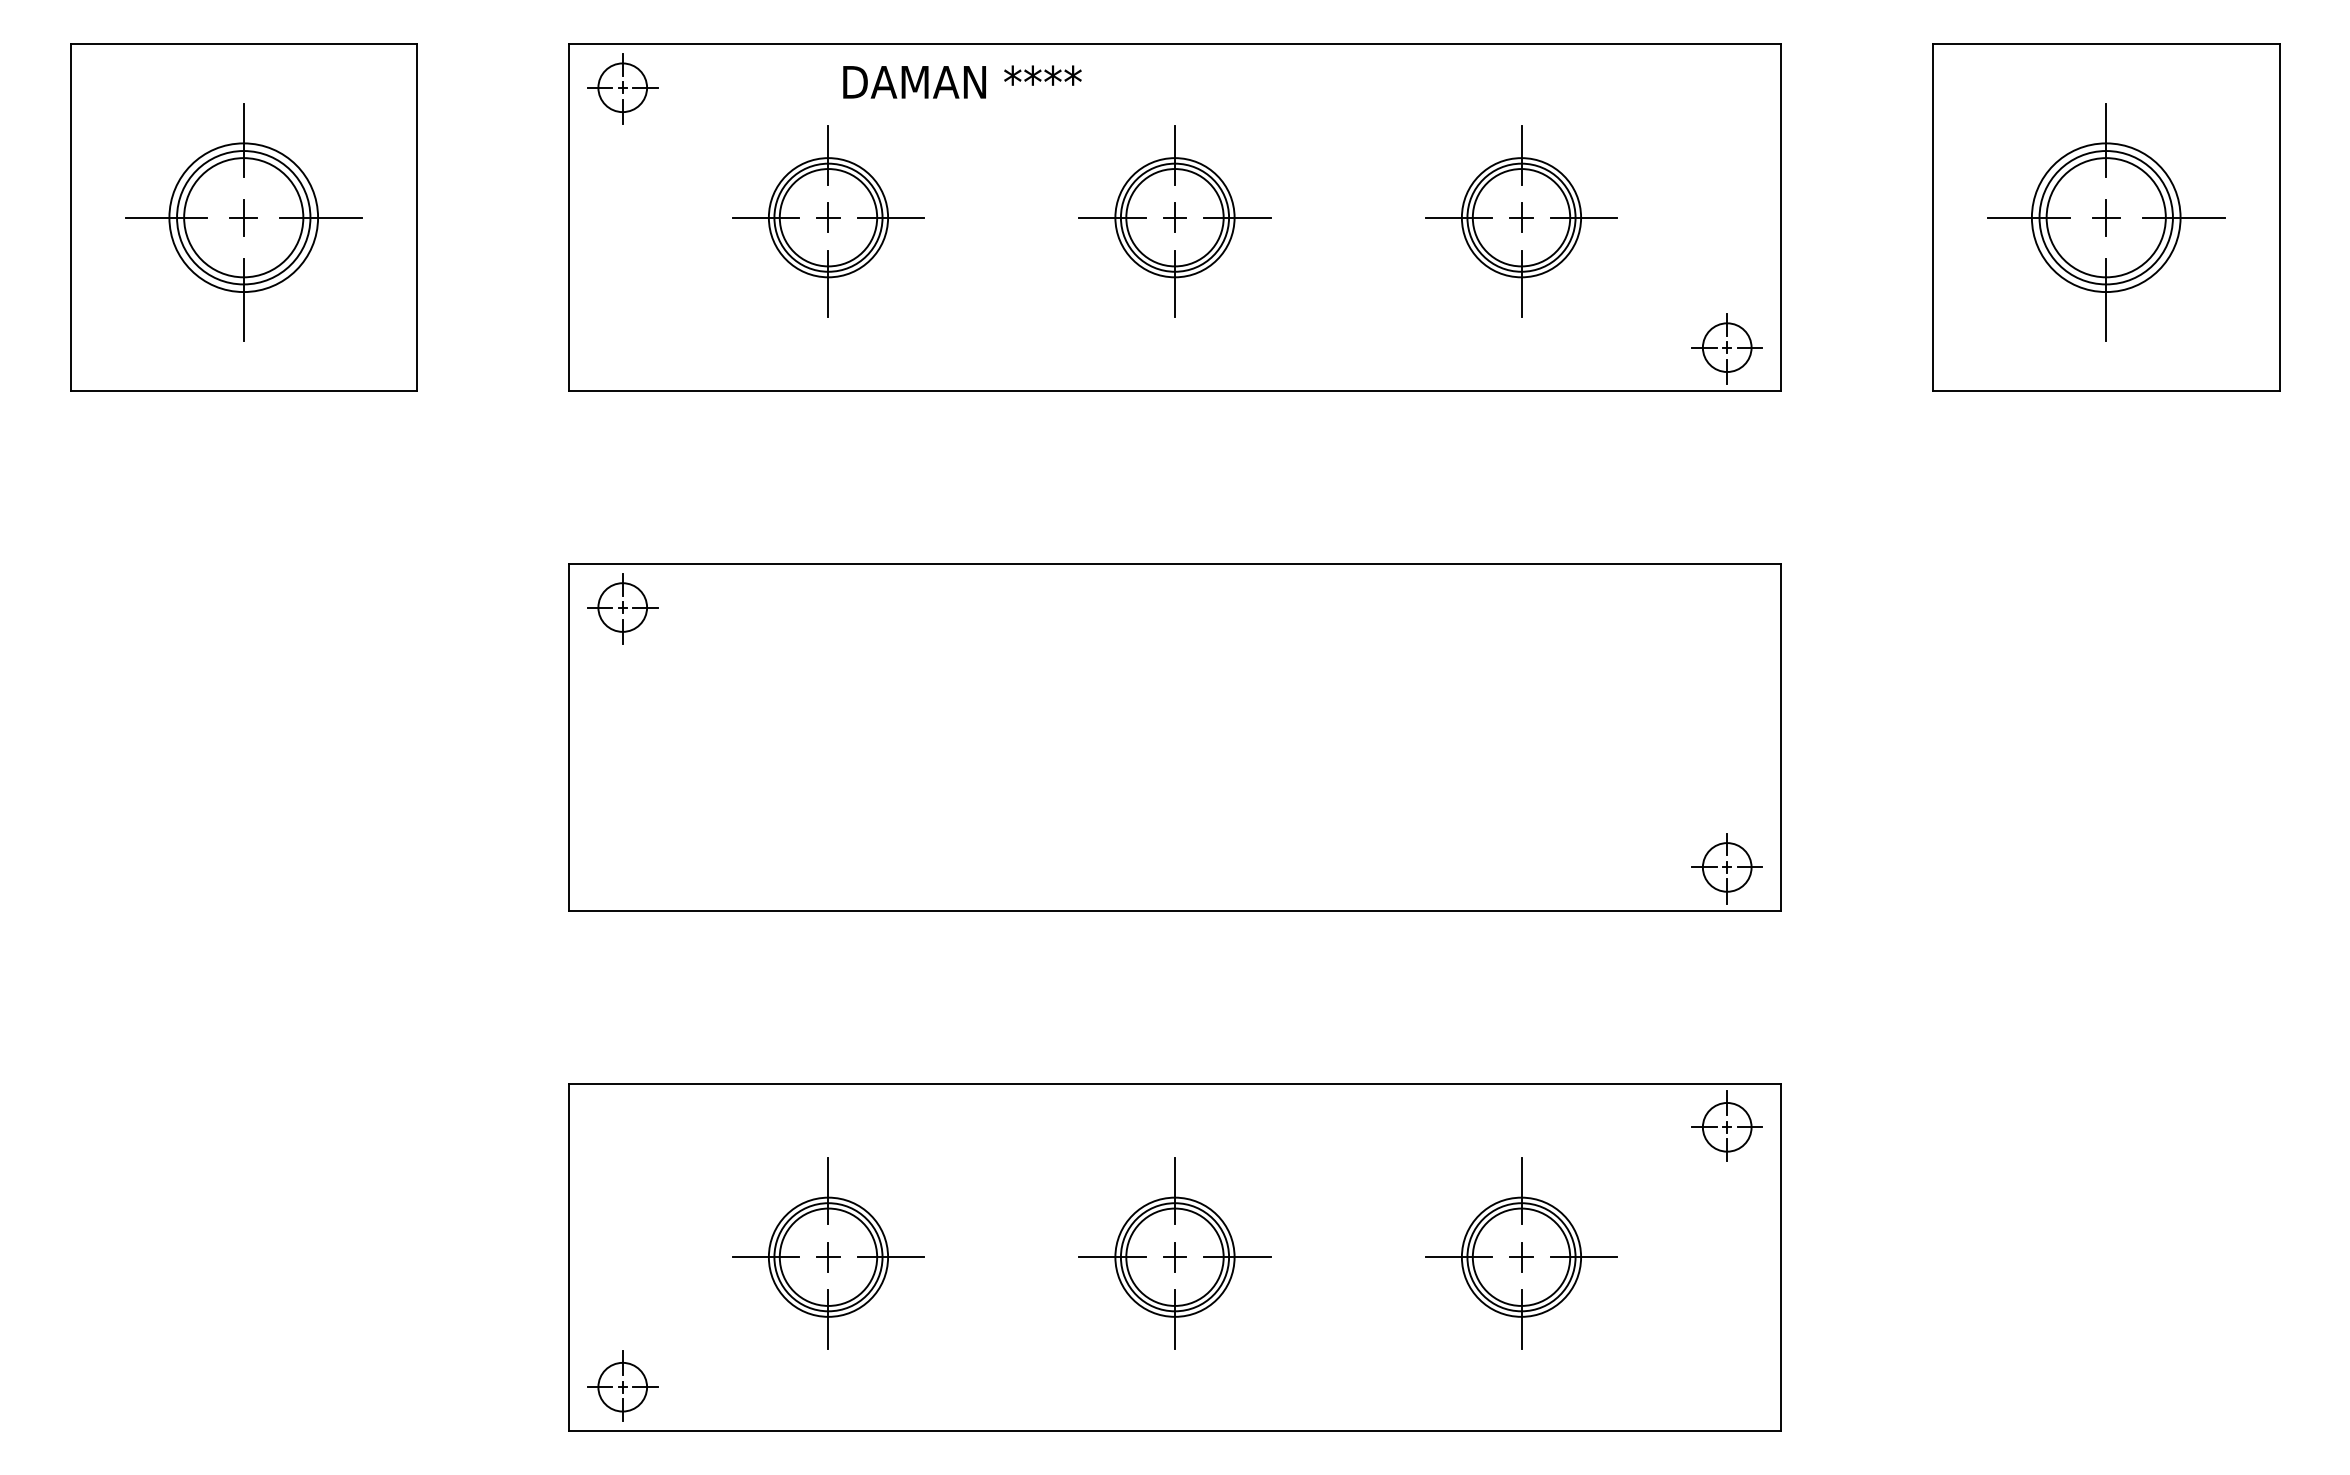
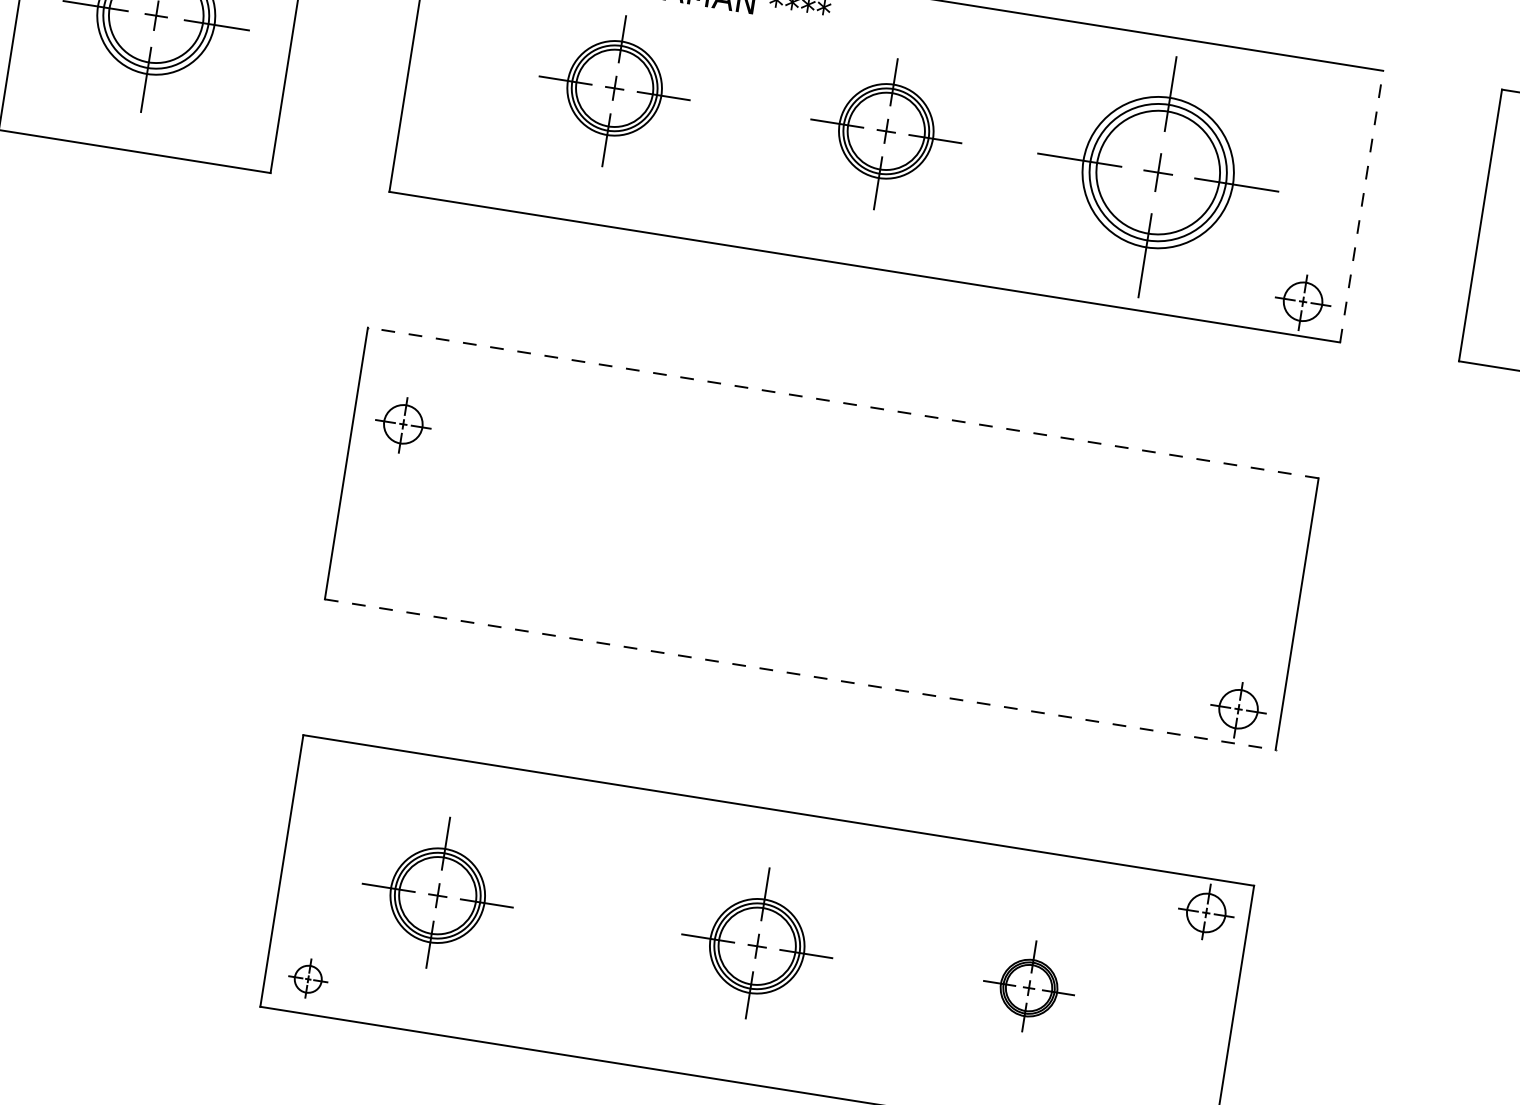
line: (1781, 217) -> (1361, 206), solid -> dashed
part: (1521, 221) -> (1157, 177), size x1.6
line: (1174, 564) -> (842, 403), solid -> dashed
part: (622, 608) -> (403, 425), moved
line: (1175, 910) -> (800, 674), solid -> dashed
part: (828, 1253) -> (438, 892), moved
part: (1521, 1253) -> (1029, 986), size x0.6
part: (622, 1385) -> (308, 978), size x0.7

